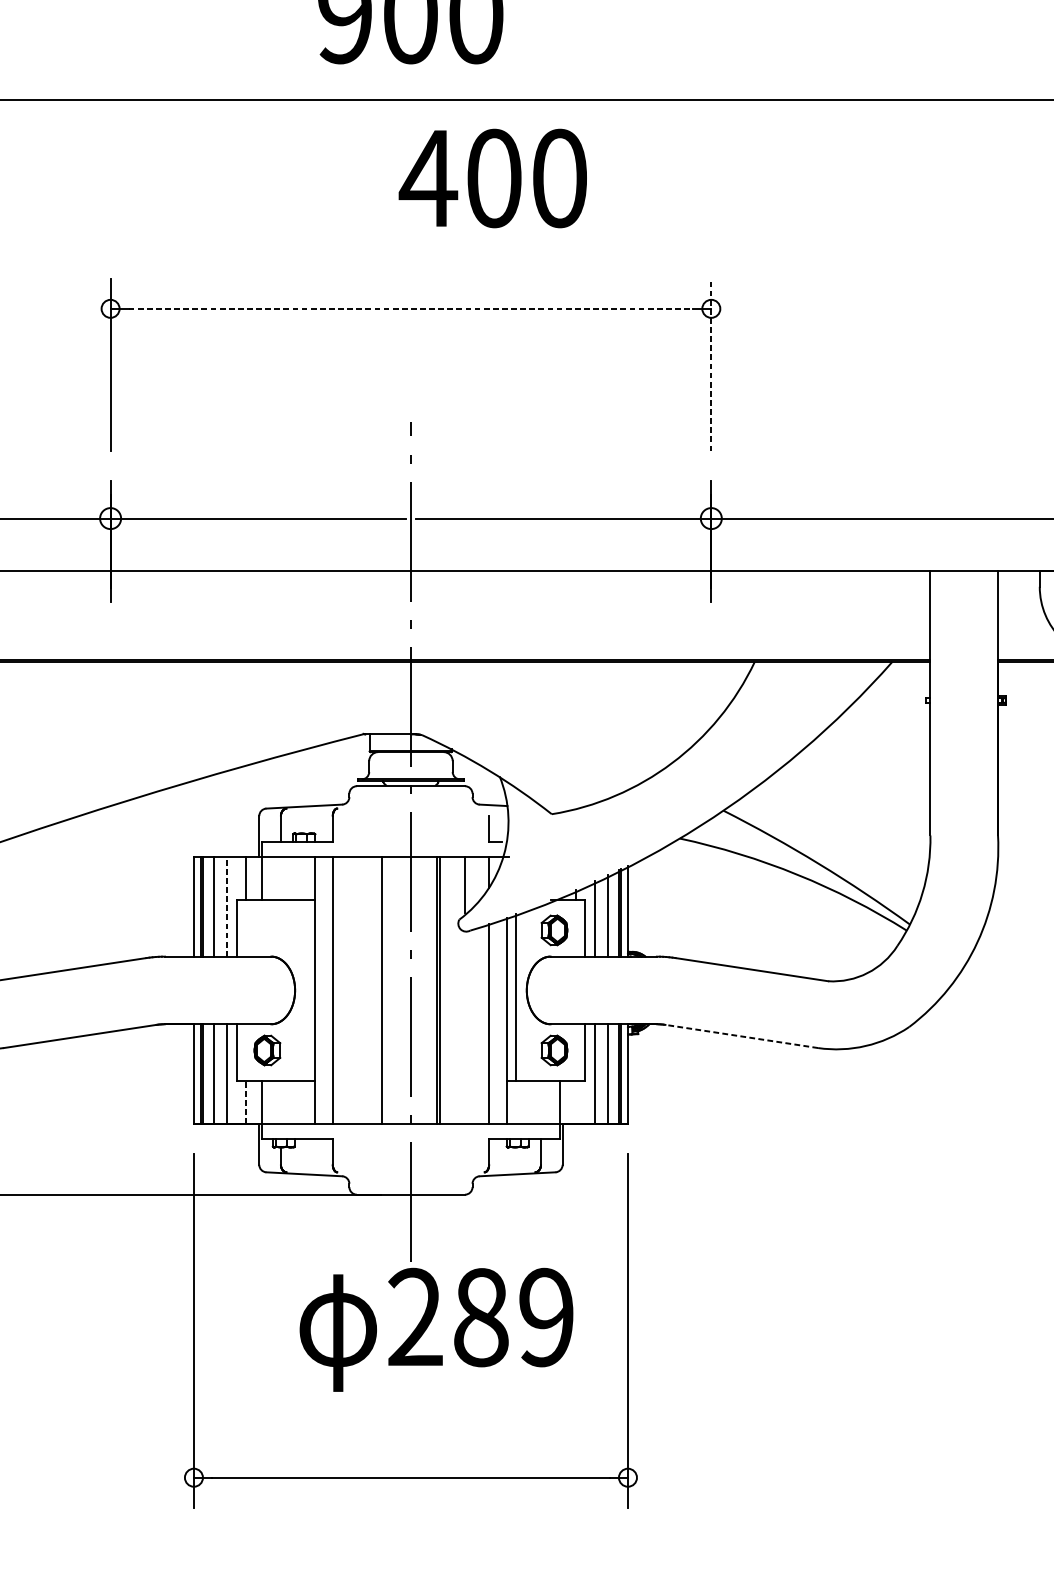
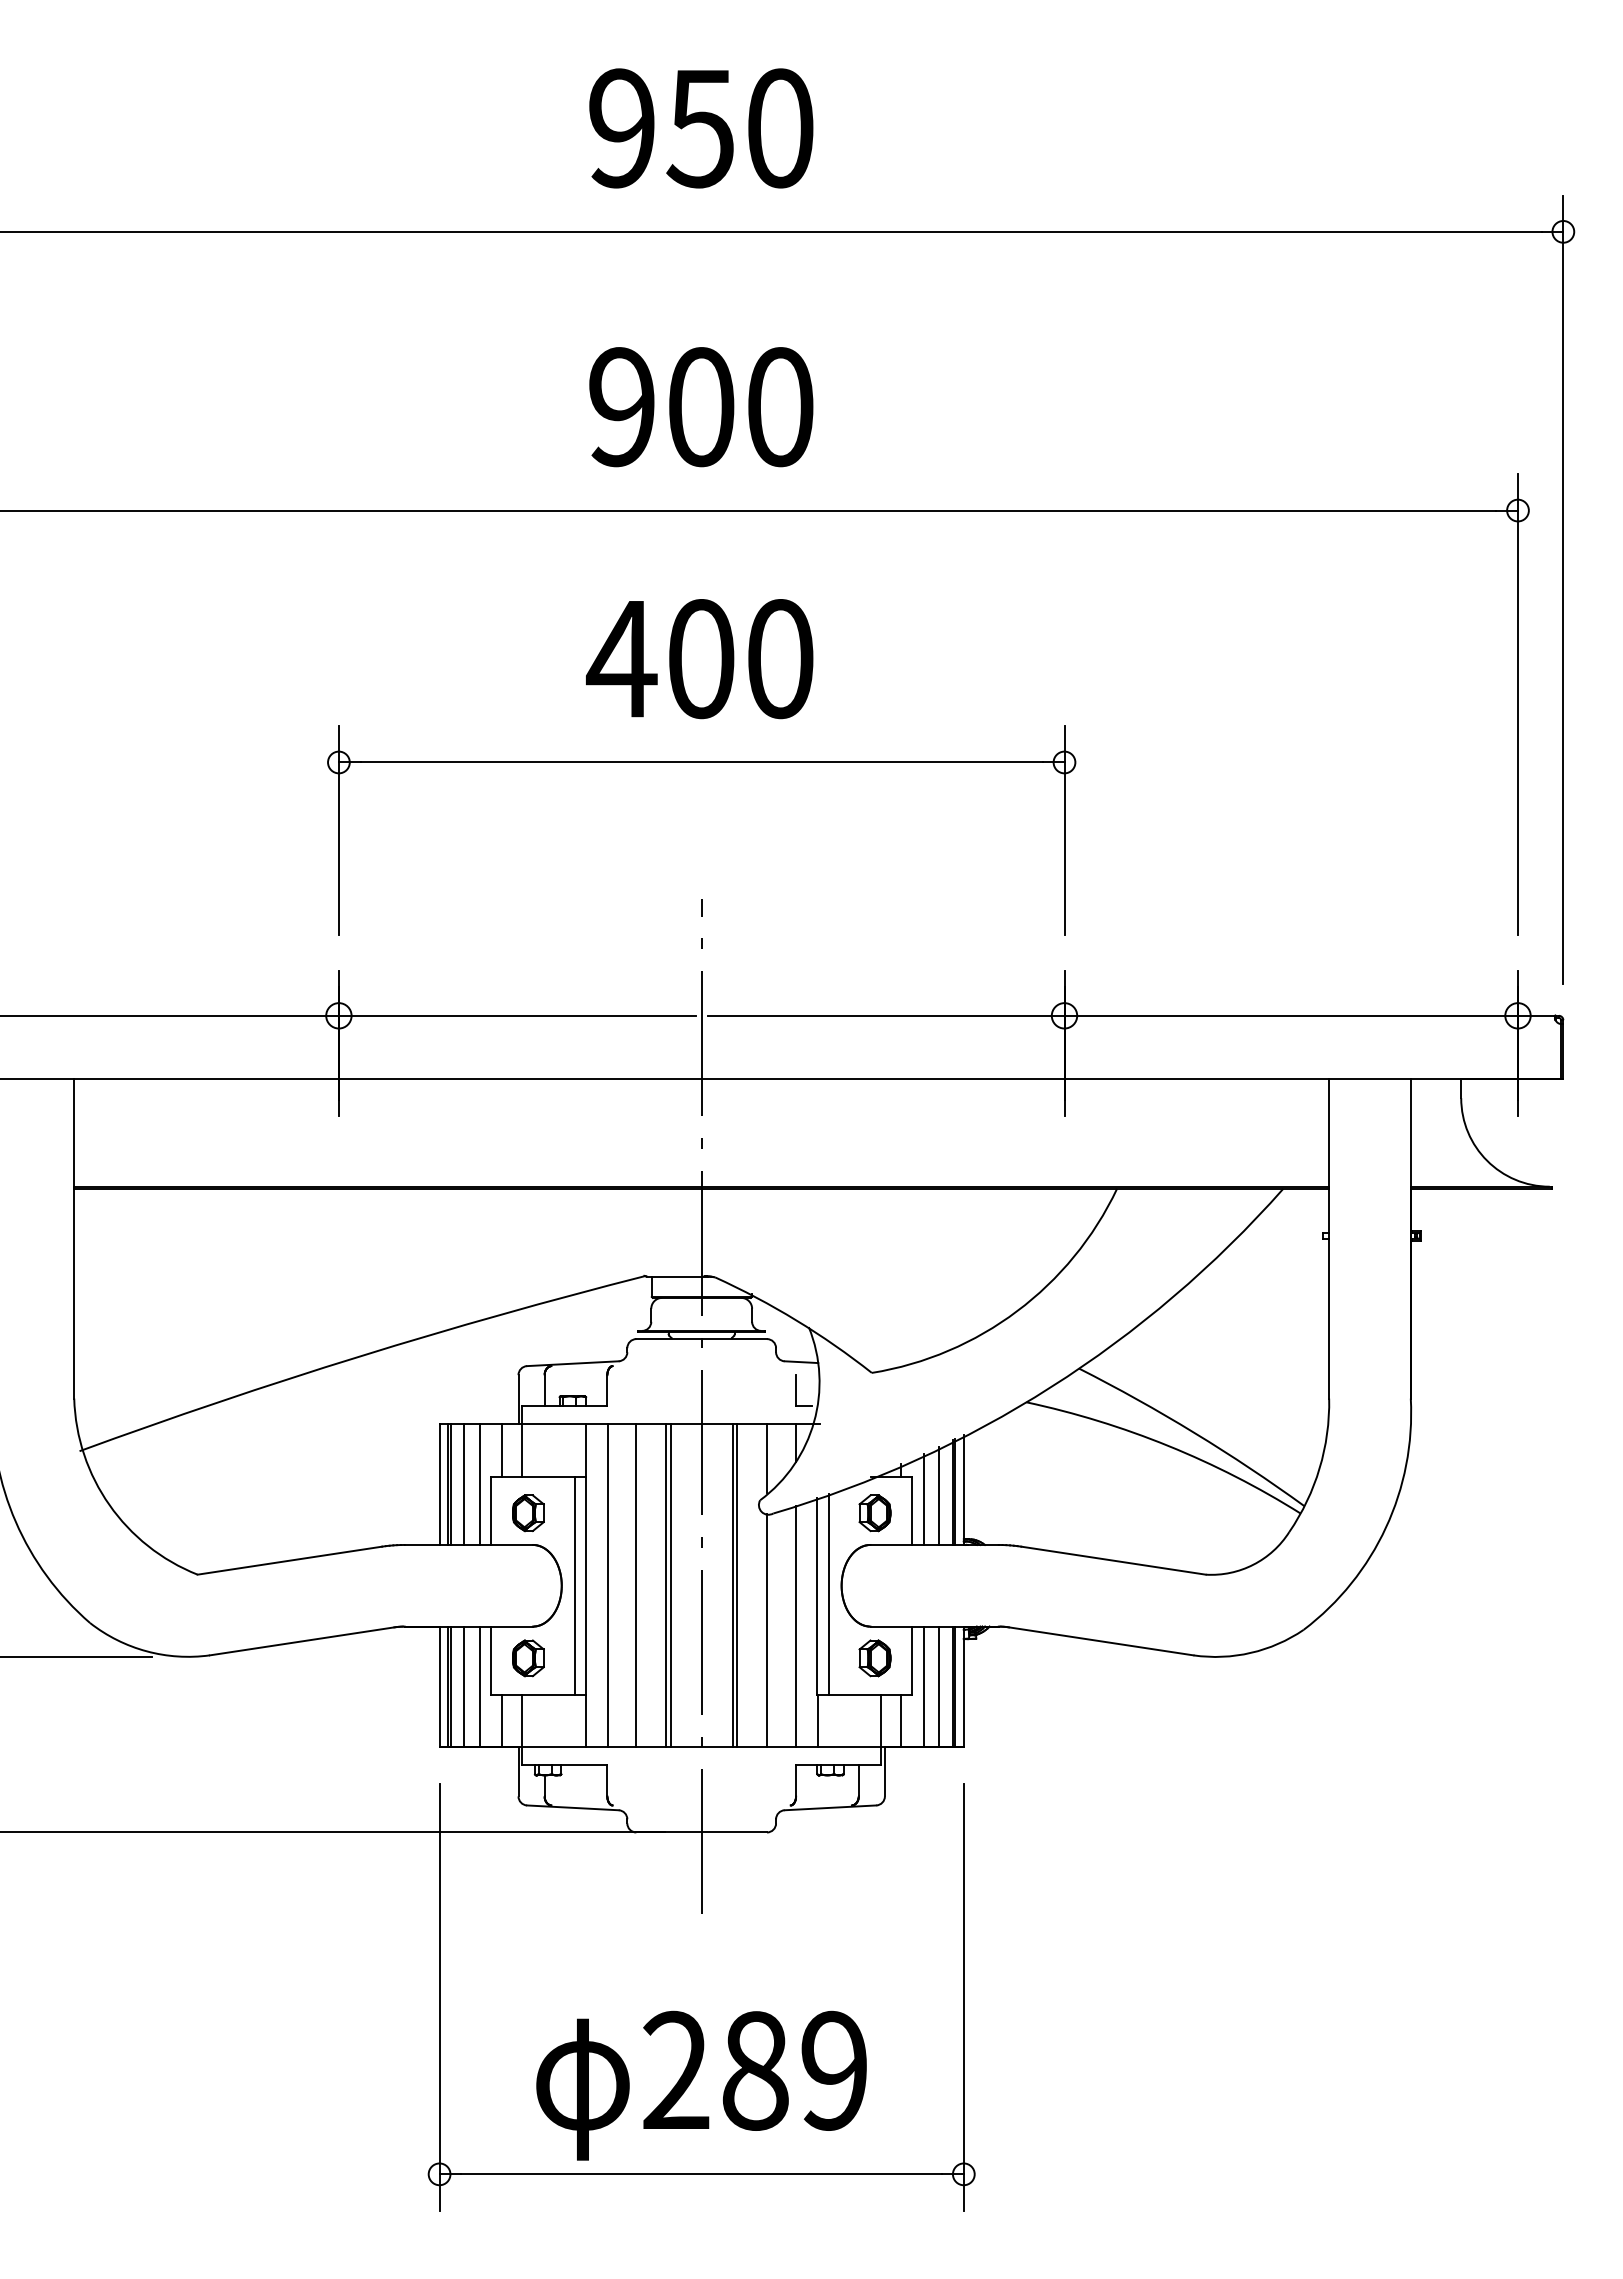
text: (492, 178) -> (699, 659), moved
line: (411, 308) -> (702, 762), dashed -> solid
line: (711, 364) -> (1064, 829), dashed -> solid
line: (227, 906) -> (479, 1484), dashed -> solid
part: (267, 930) -> (528, 1513), added
line: (305, 990) -> (574, 1585), added
line: (356, 990) -> (636, 1585), added
line: (385, 990) -> (670, 1585), added
line: (465, 1027) -> (767, 1630), added
line: (741, 1036) -> (1100, 1641), dashed -> solid
line: (246, 1101) -> (502, 1720), dashed -> solid
line: (576, 1101) -> (901, 1720), added
text: (436, 1329) -> (701, 2085), moved

